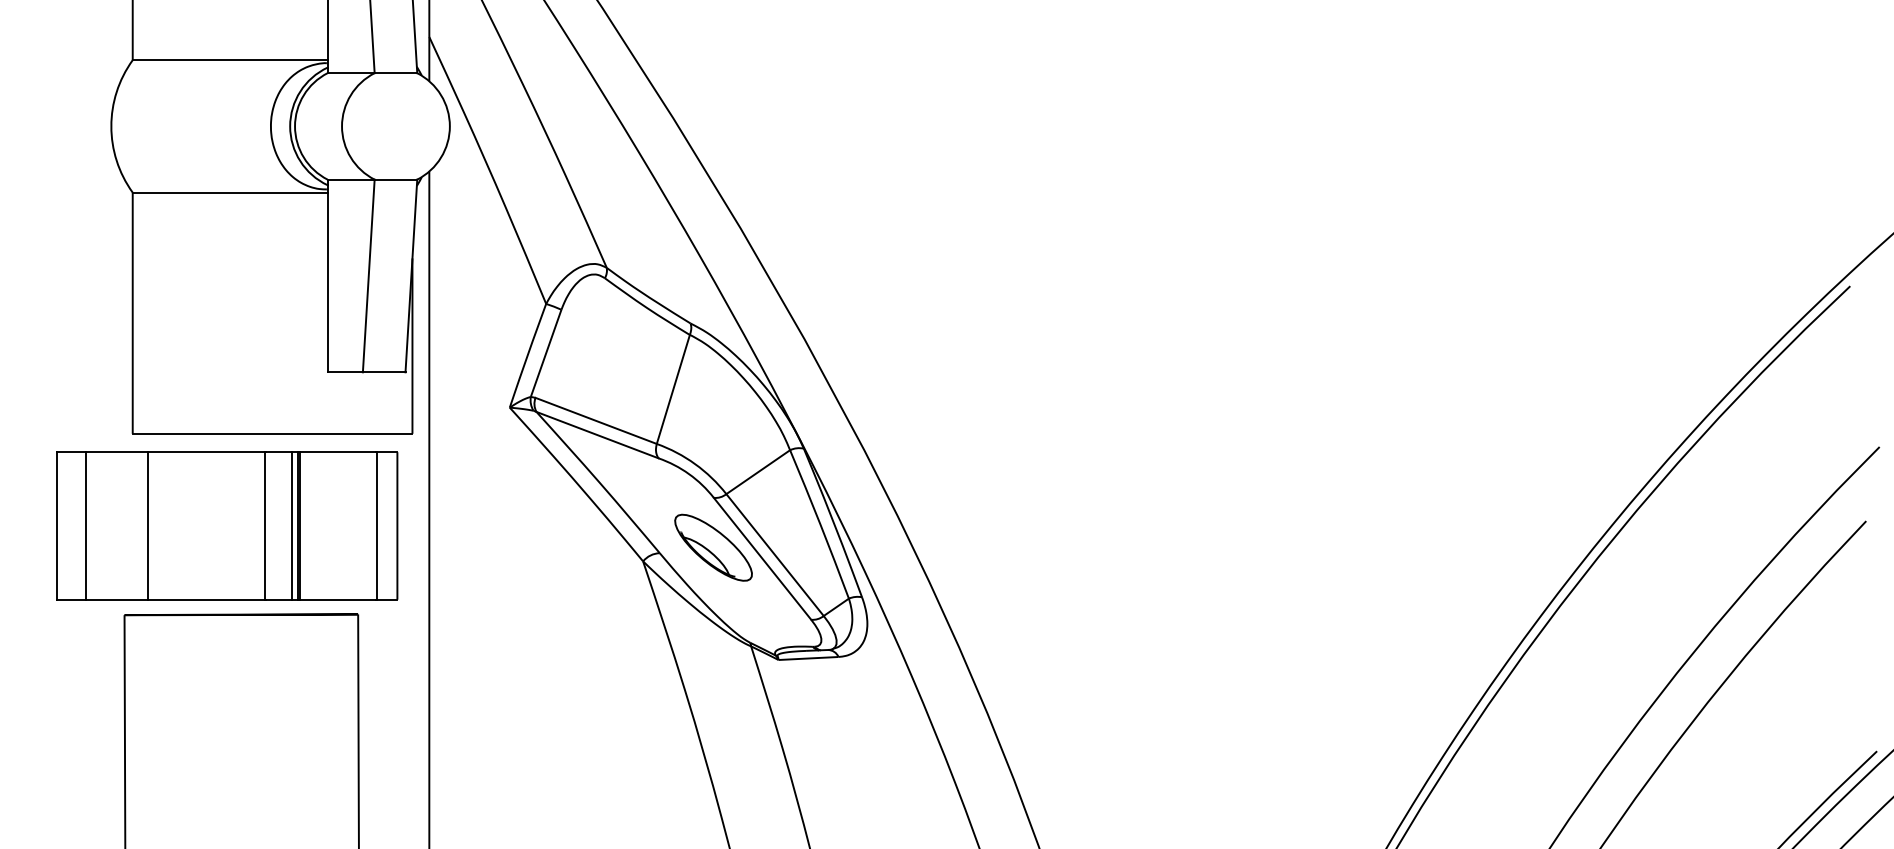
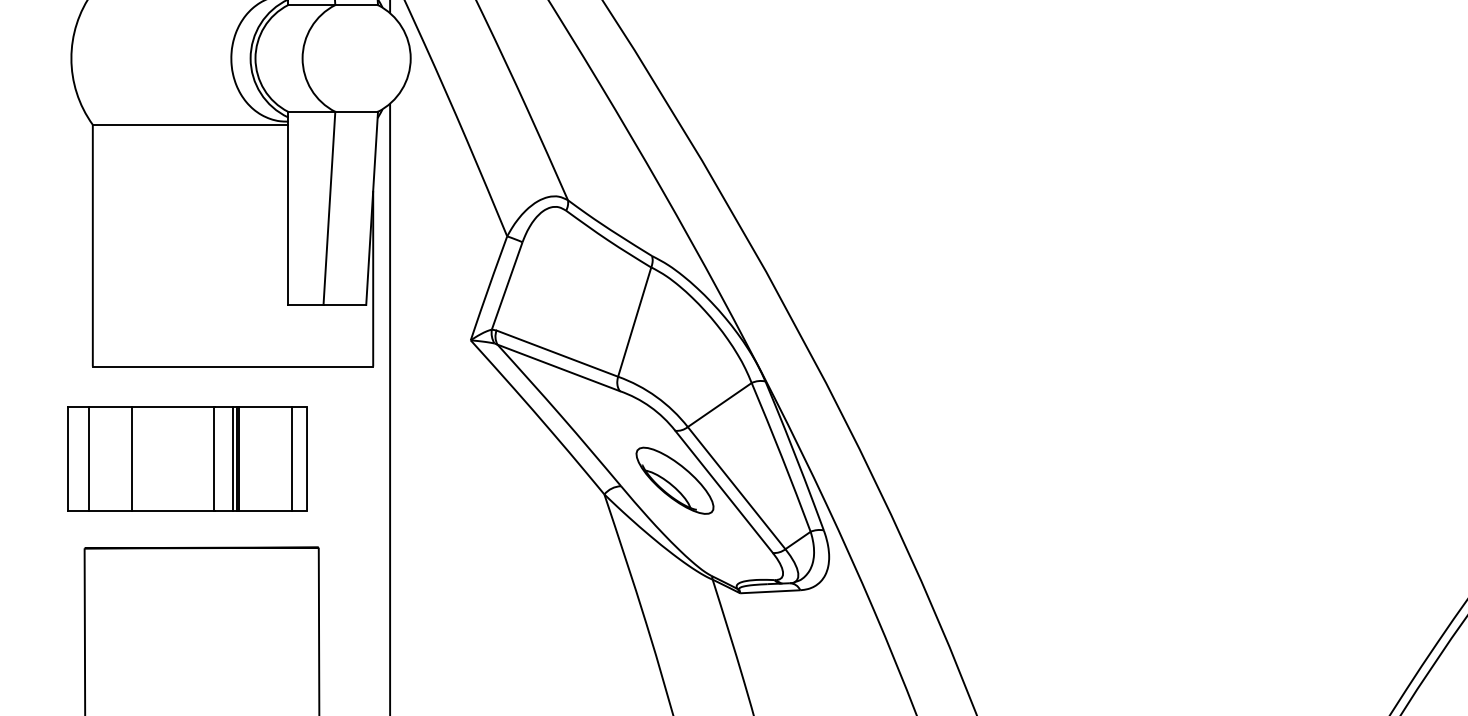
part: (227, 525) -> (187, 458), size x0.7

